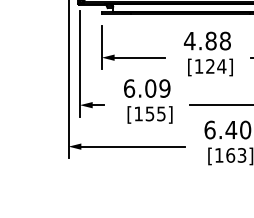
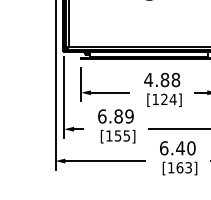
text: (150, 88) -> (118, 116), 6.09 -> 6.89

